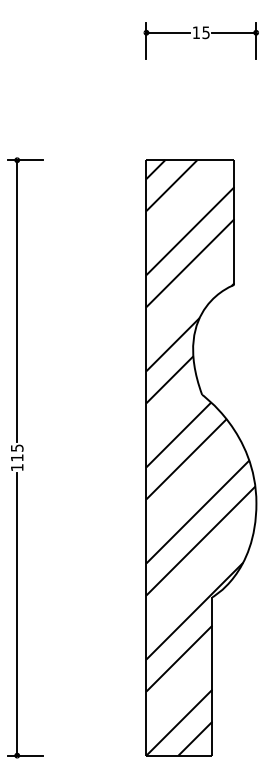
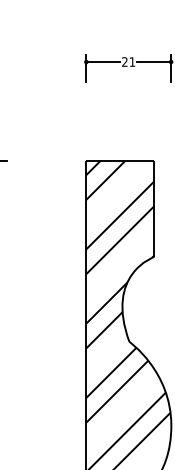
text: (200, 32) -> (128, 61), 15 -> 21

